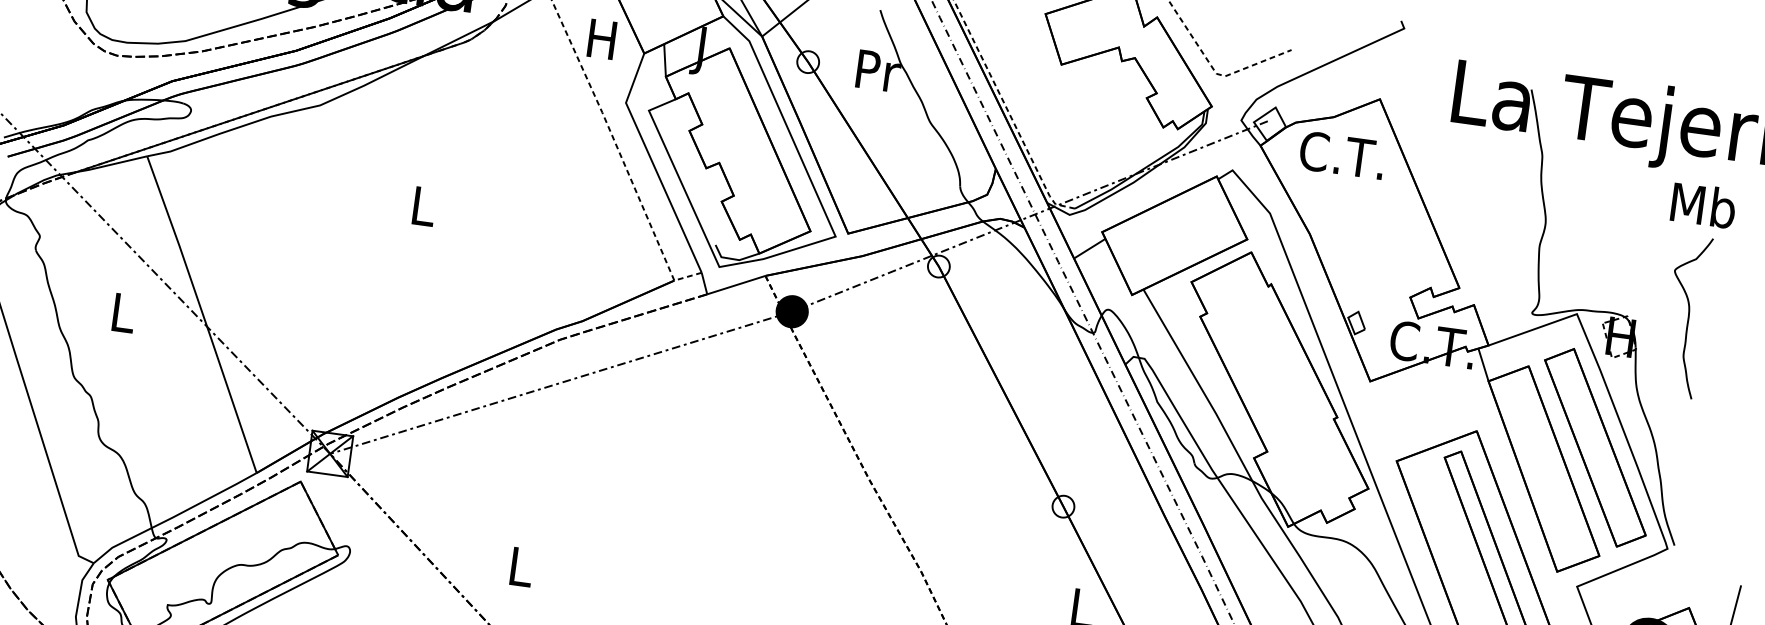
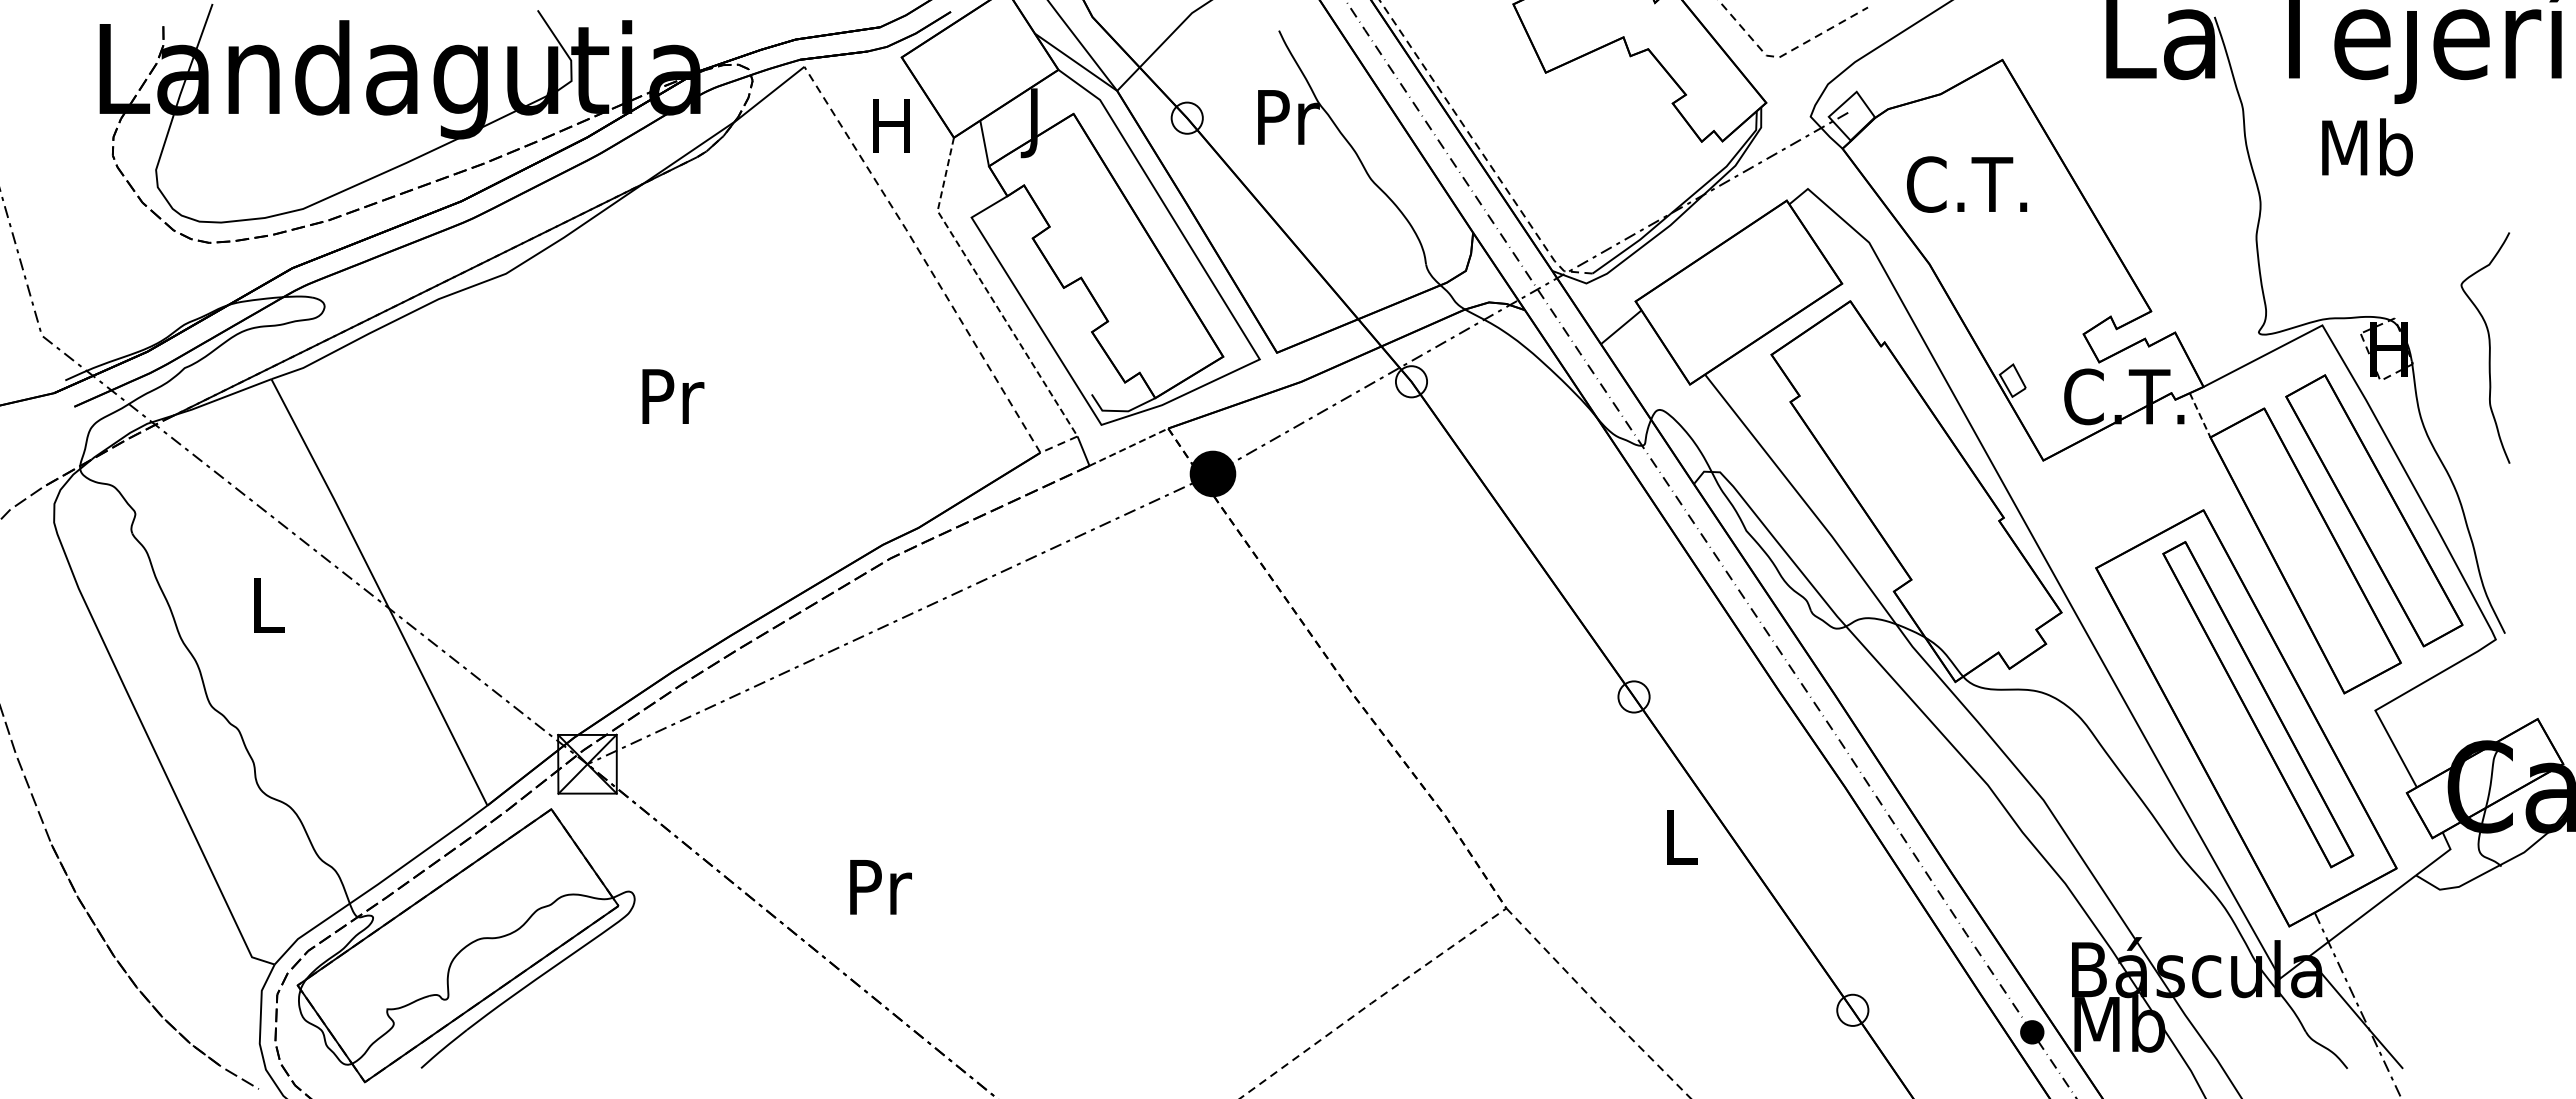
text: (1342, 155) -> (1967, 184), moved
line: (652, 163) -> (987, 291), solid -> dashed
text: (1703, 205) -> (2367, 147), moved
text: (424, 206) -> (673, 396), L -> Pr
line: (736, 285) -> (1128, 447), solid -> dashed
curve: (1687, 315) -> (2488, 345), moved
line: (1483, 365) -> (2200, 415), solid -> dashed
text: (521, 567) -> (880, 887), L -> Pr

